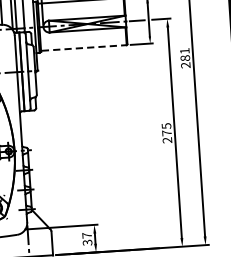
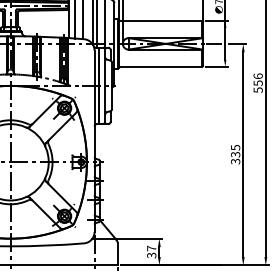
line: (84, 47) -> (161, 66), dashed -> solid
text: (184, 58) -> (257, 83), 281 -> 556
text: (167, 136) -> (235, 157), 275 -> 335

